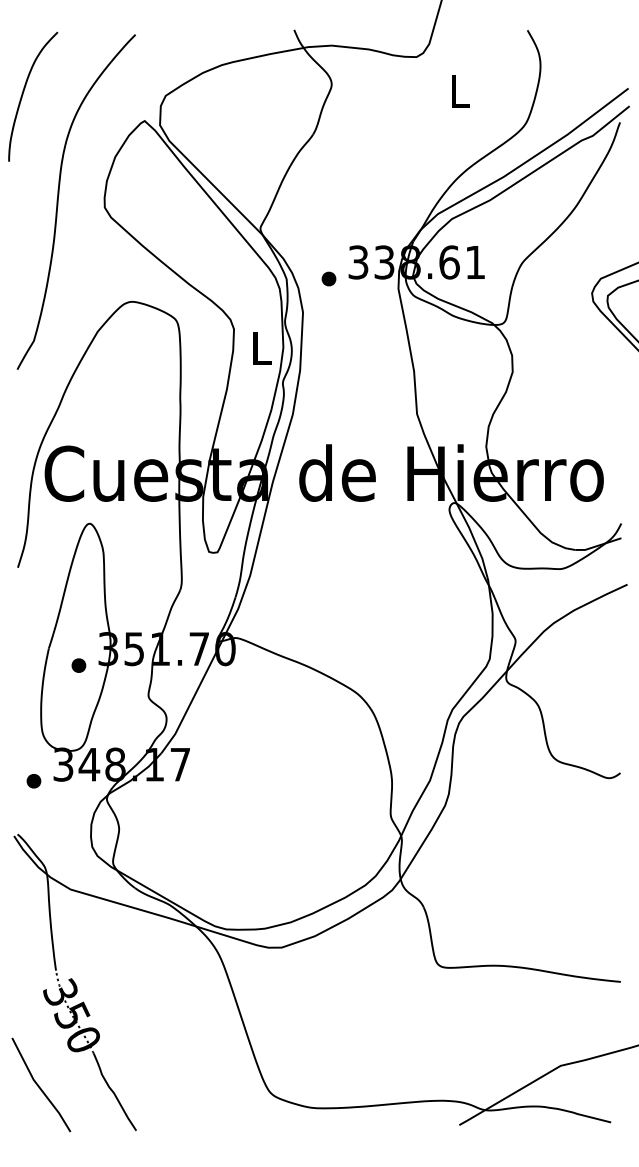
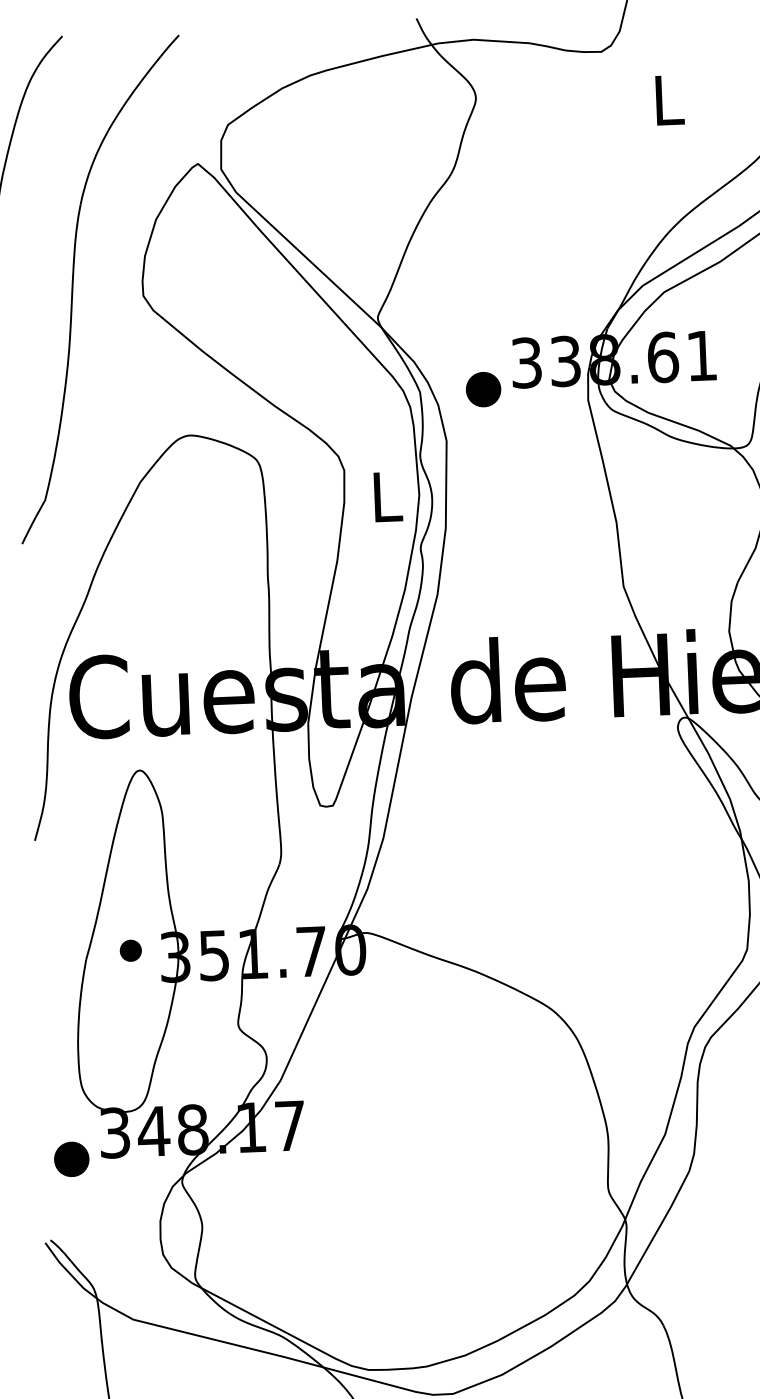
part: (328, 278) -> (482, 388), size x1.6
part: (78, 665) -> (130, 950), moved
part: (33, 781) -> (71, 1160), size x1.6

